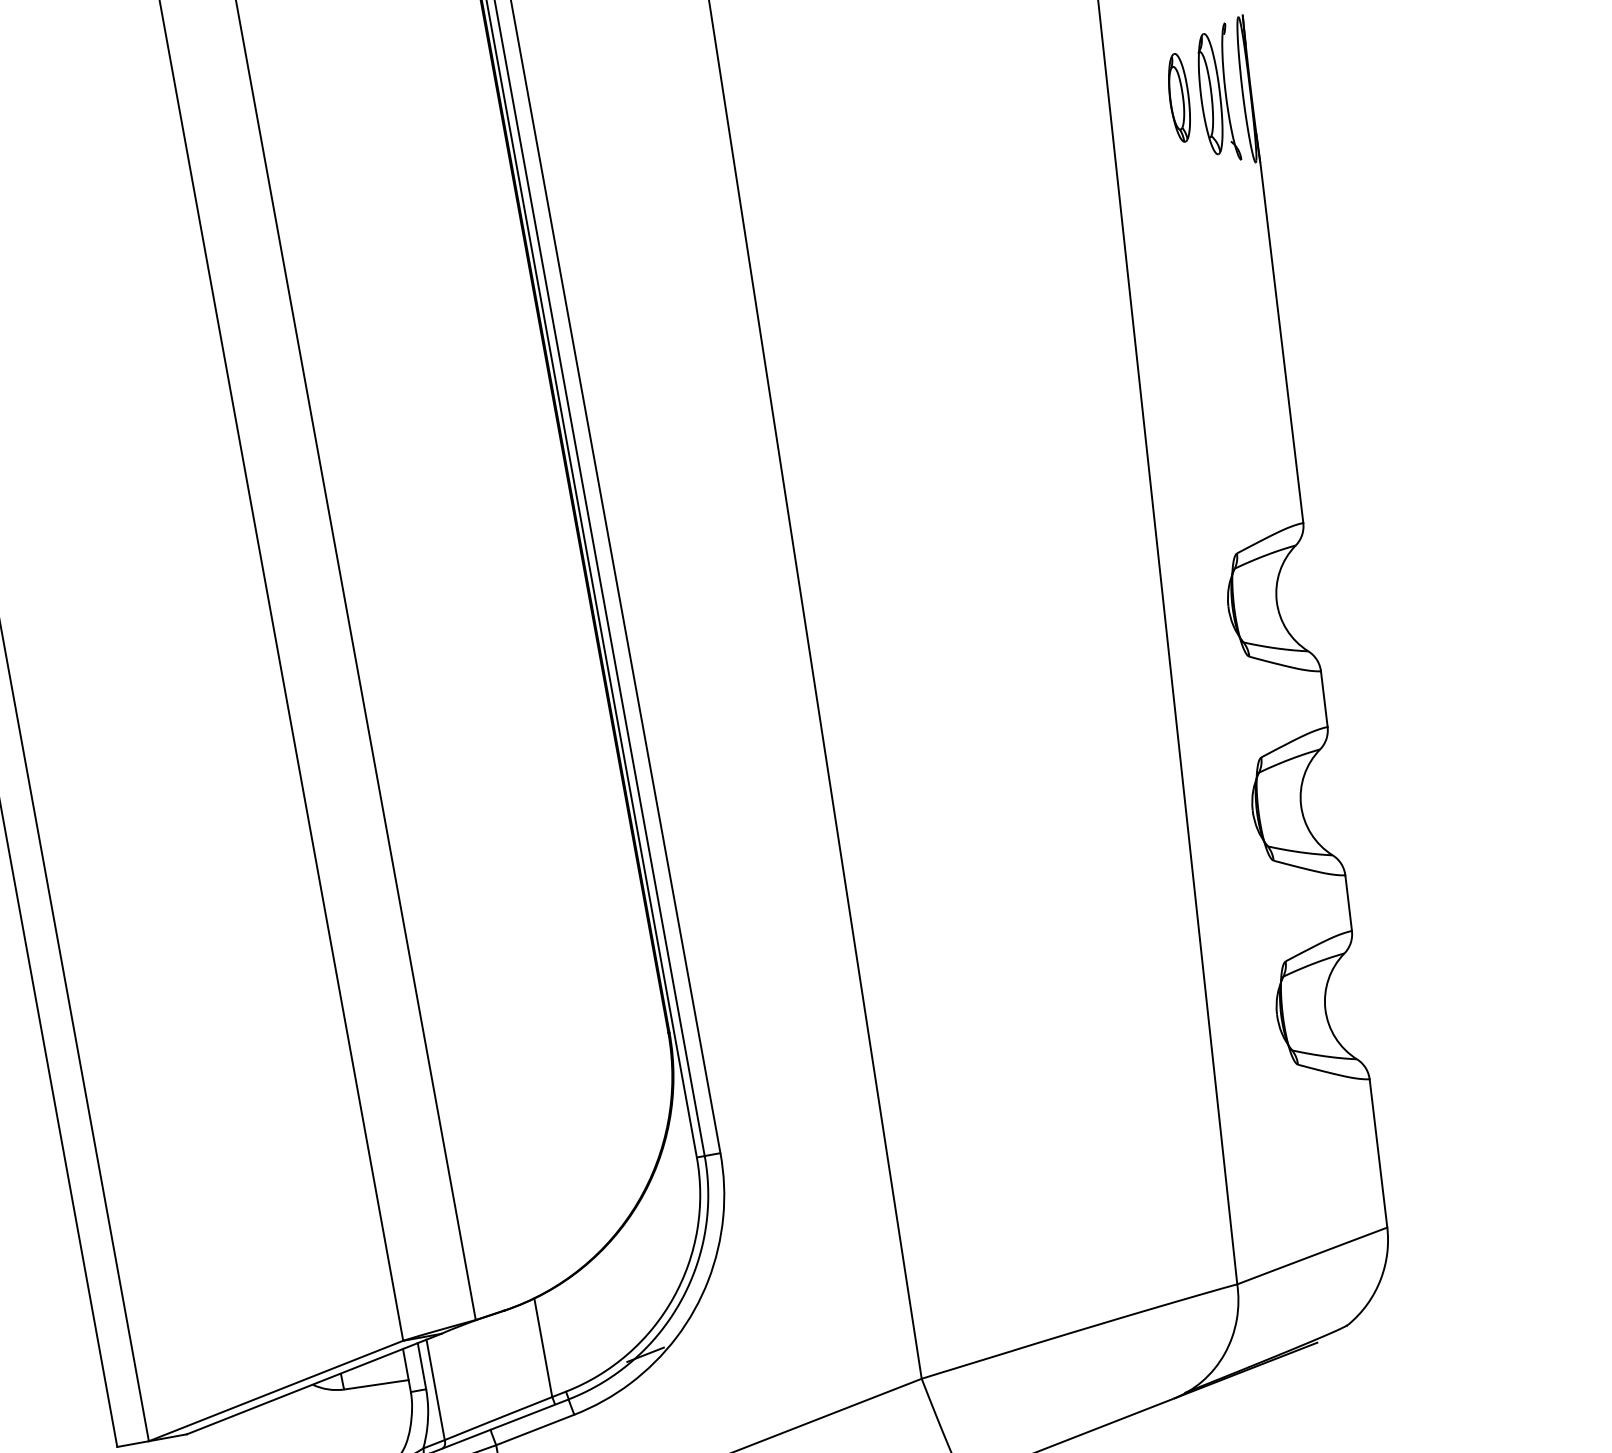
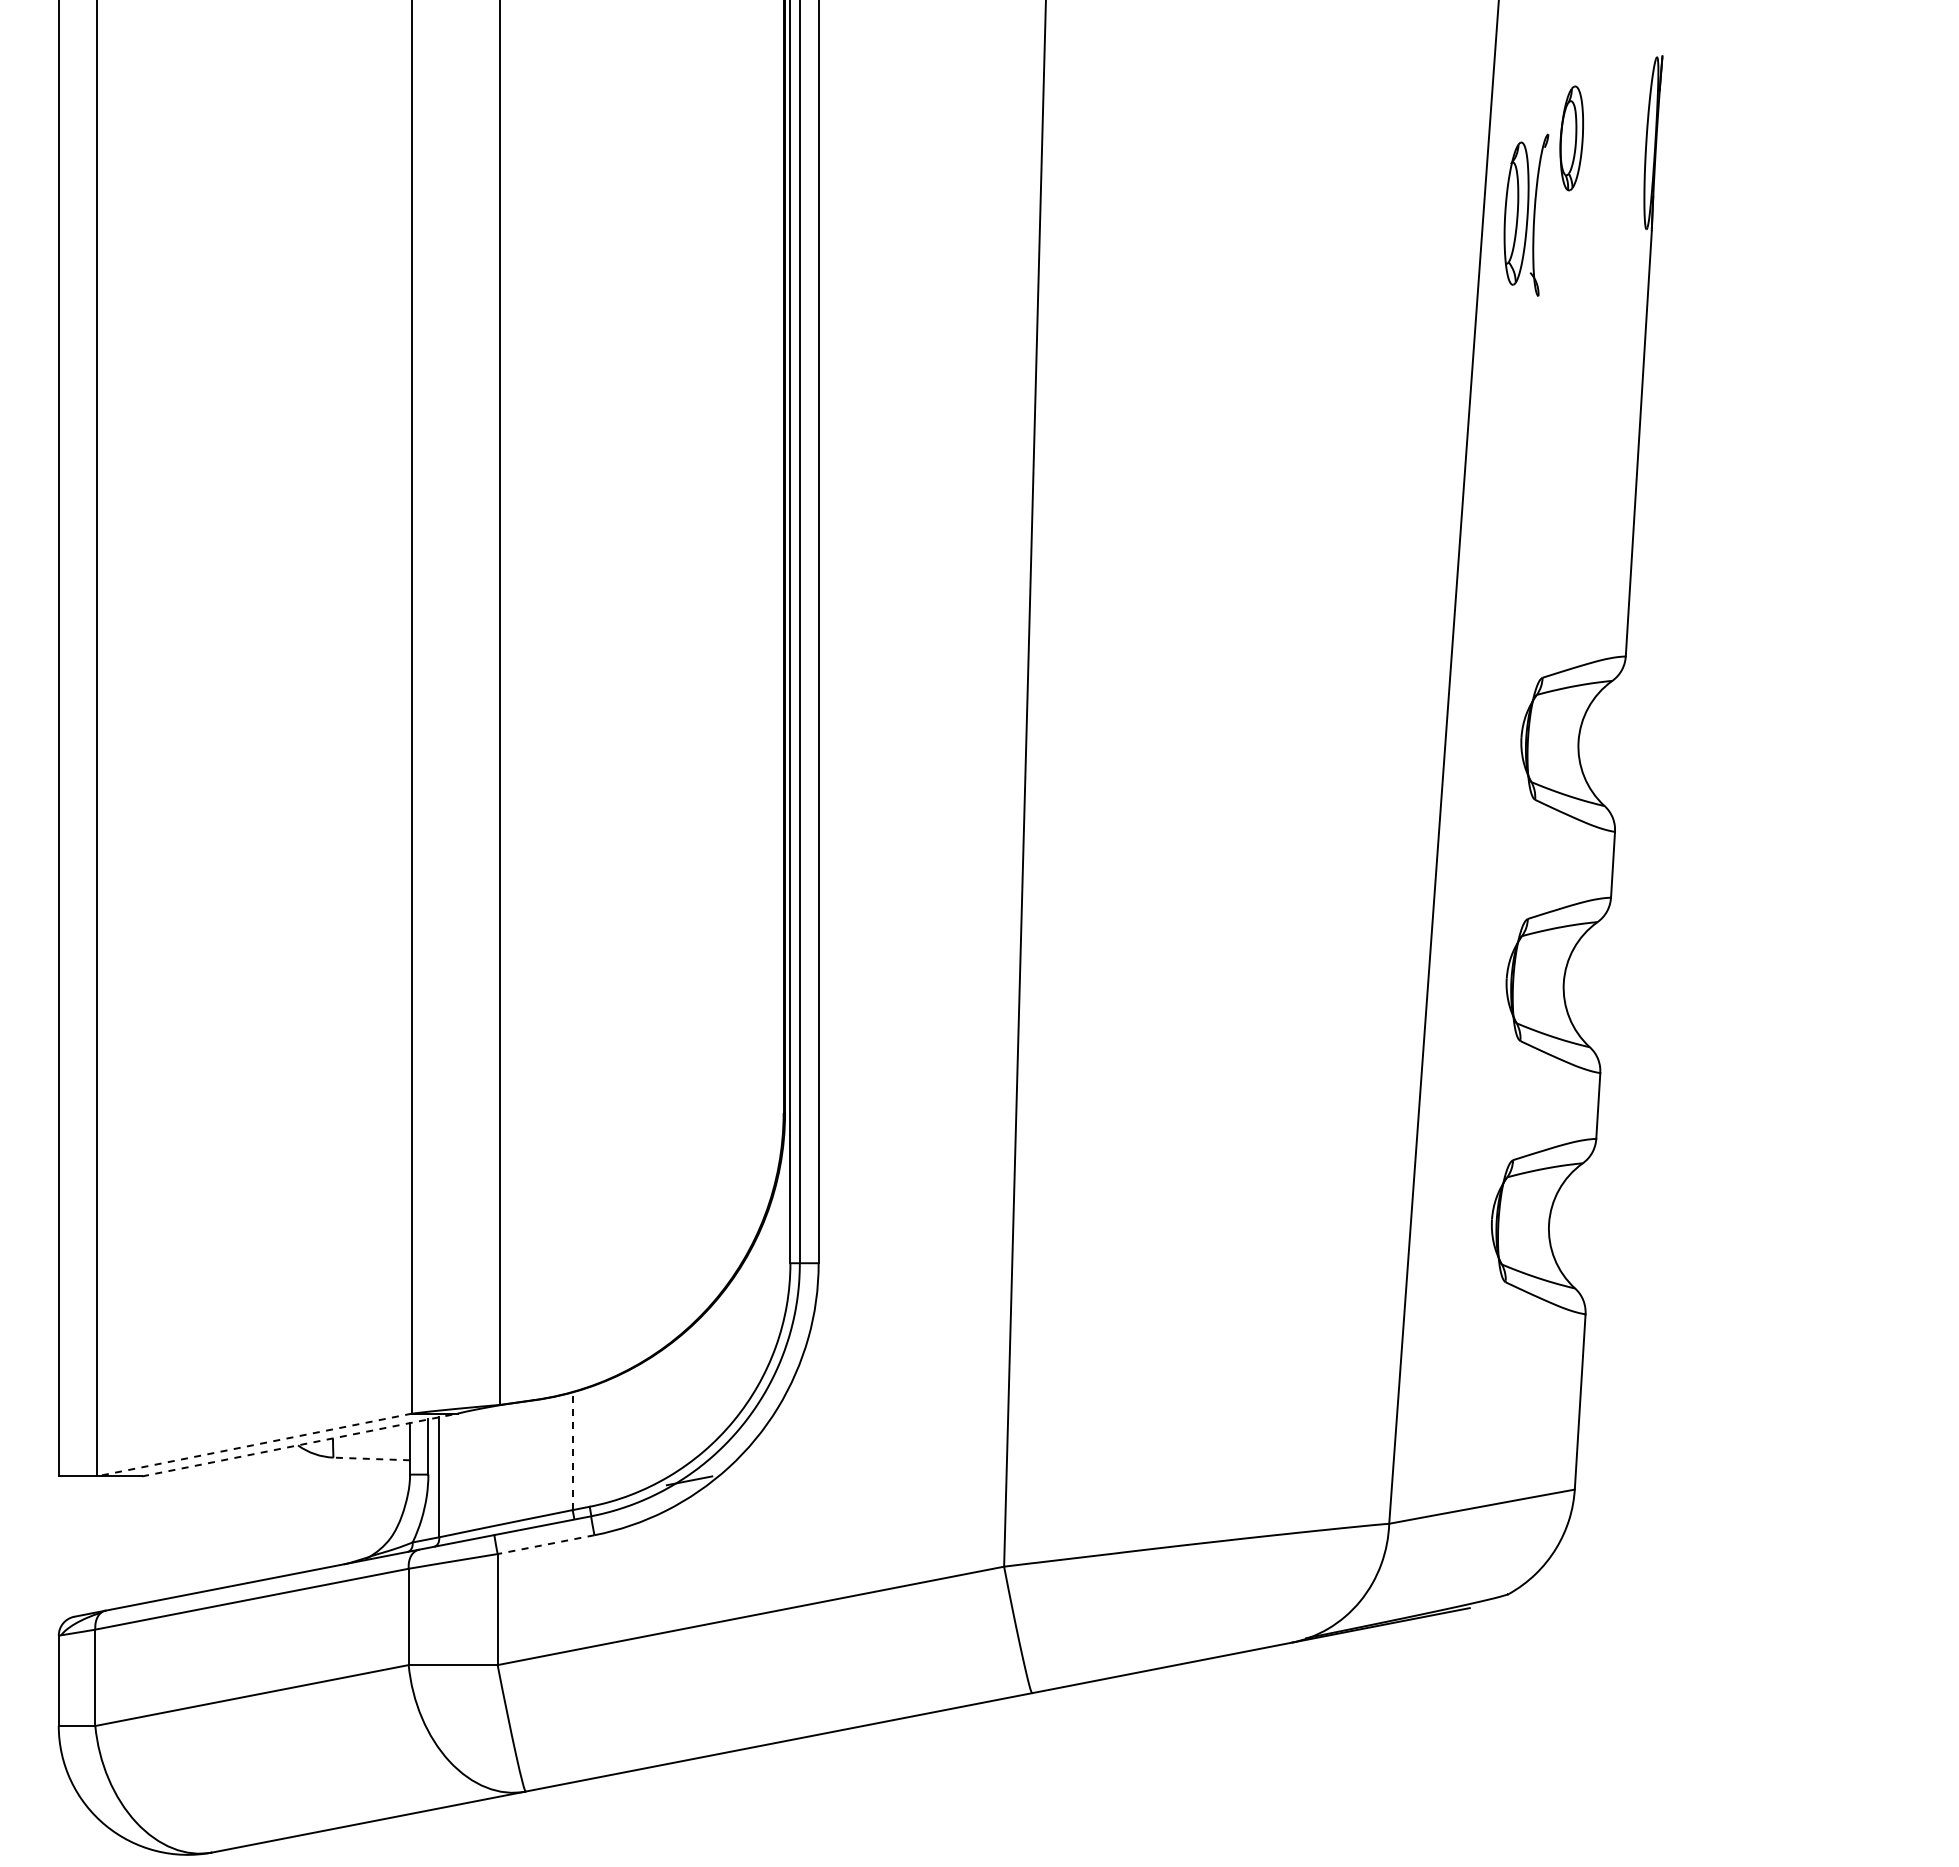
part: (1218, 93) -> (1526, 214), moved
line: (543, 1348) -> (572, 1451), solid -> dashed
line: (313, 1384) -> (299, 1445), solid -> dashed
line: (376, 1384) -> (371, 1458), solid -> dashed
line: (276, 1391) -> (254, 1445), solid -> dashed
line: (534, 1429) -> (545, 1544), solid -> dashed

